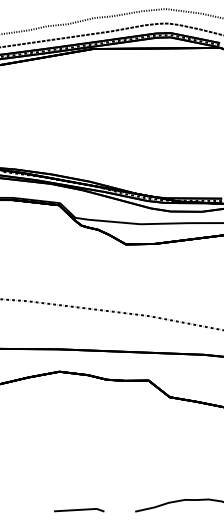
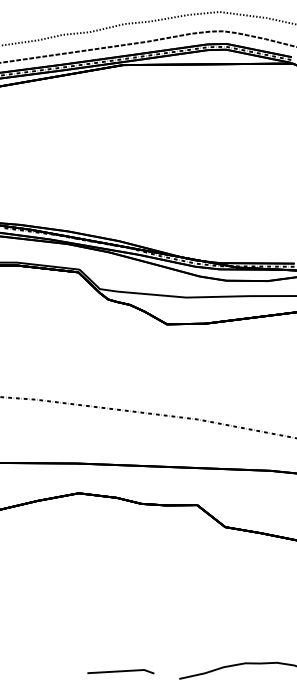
line: (79, 510) -> (121, 672), moved

